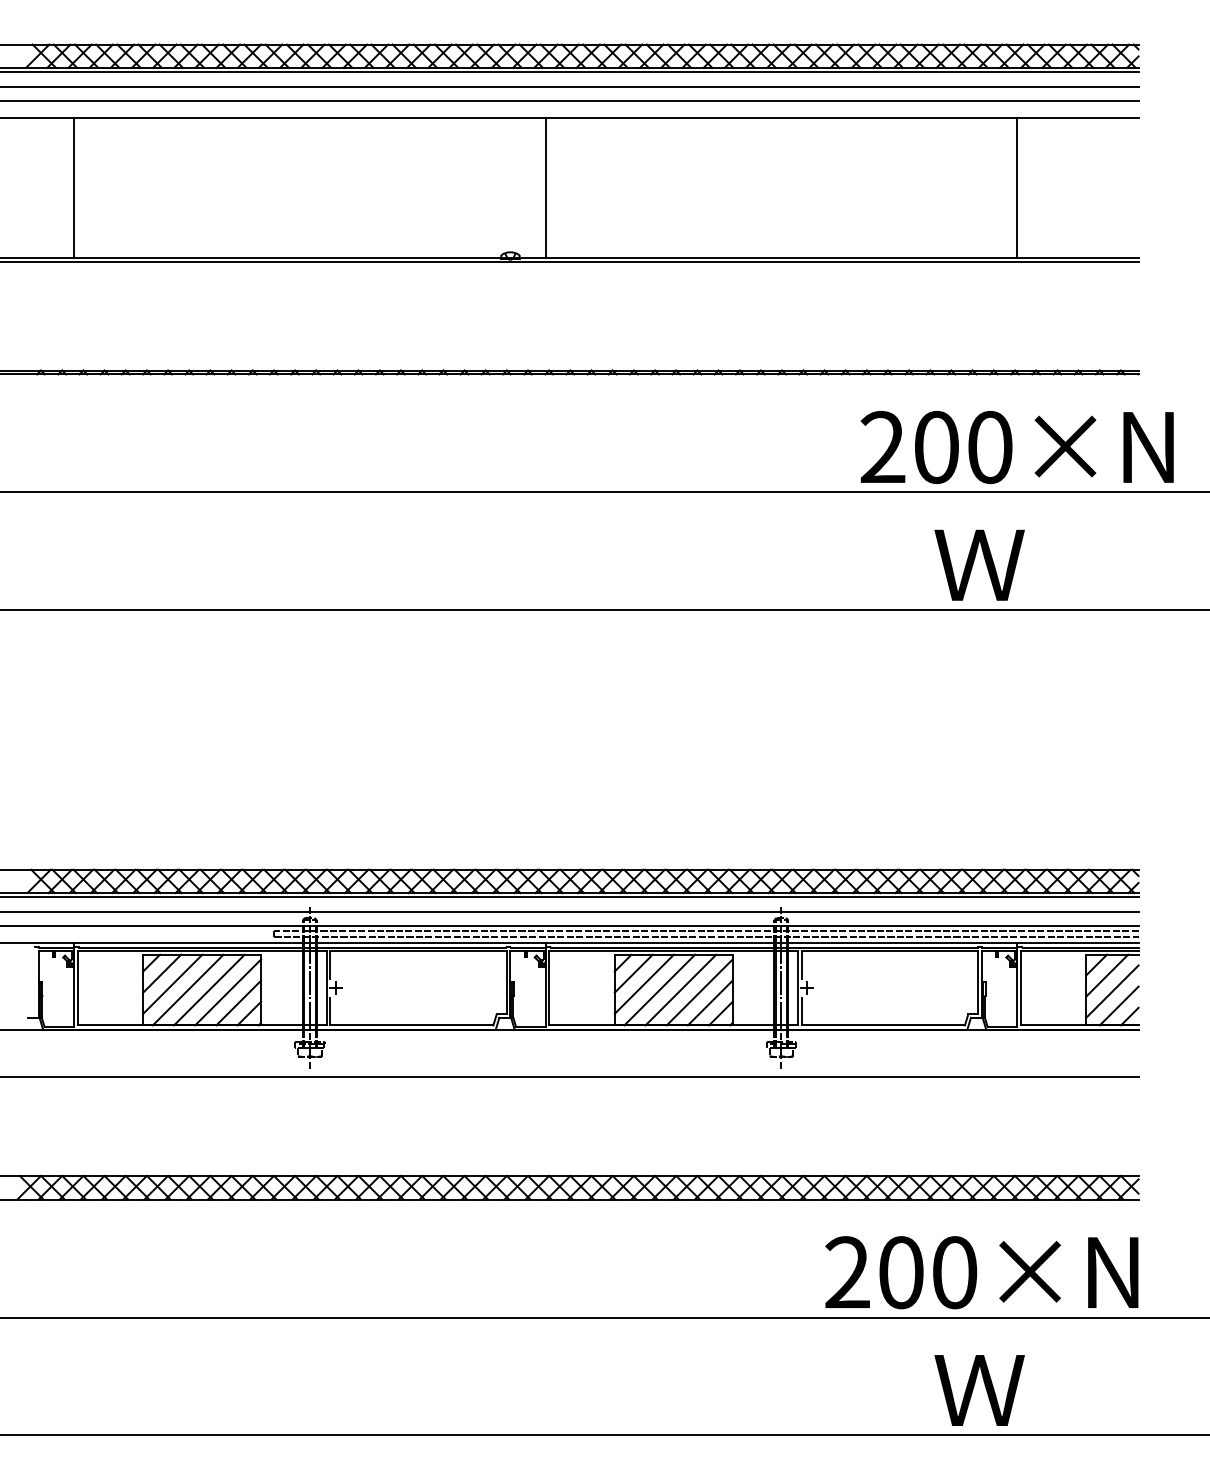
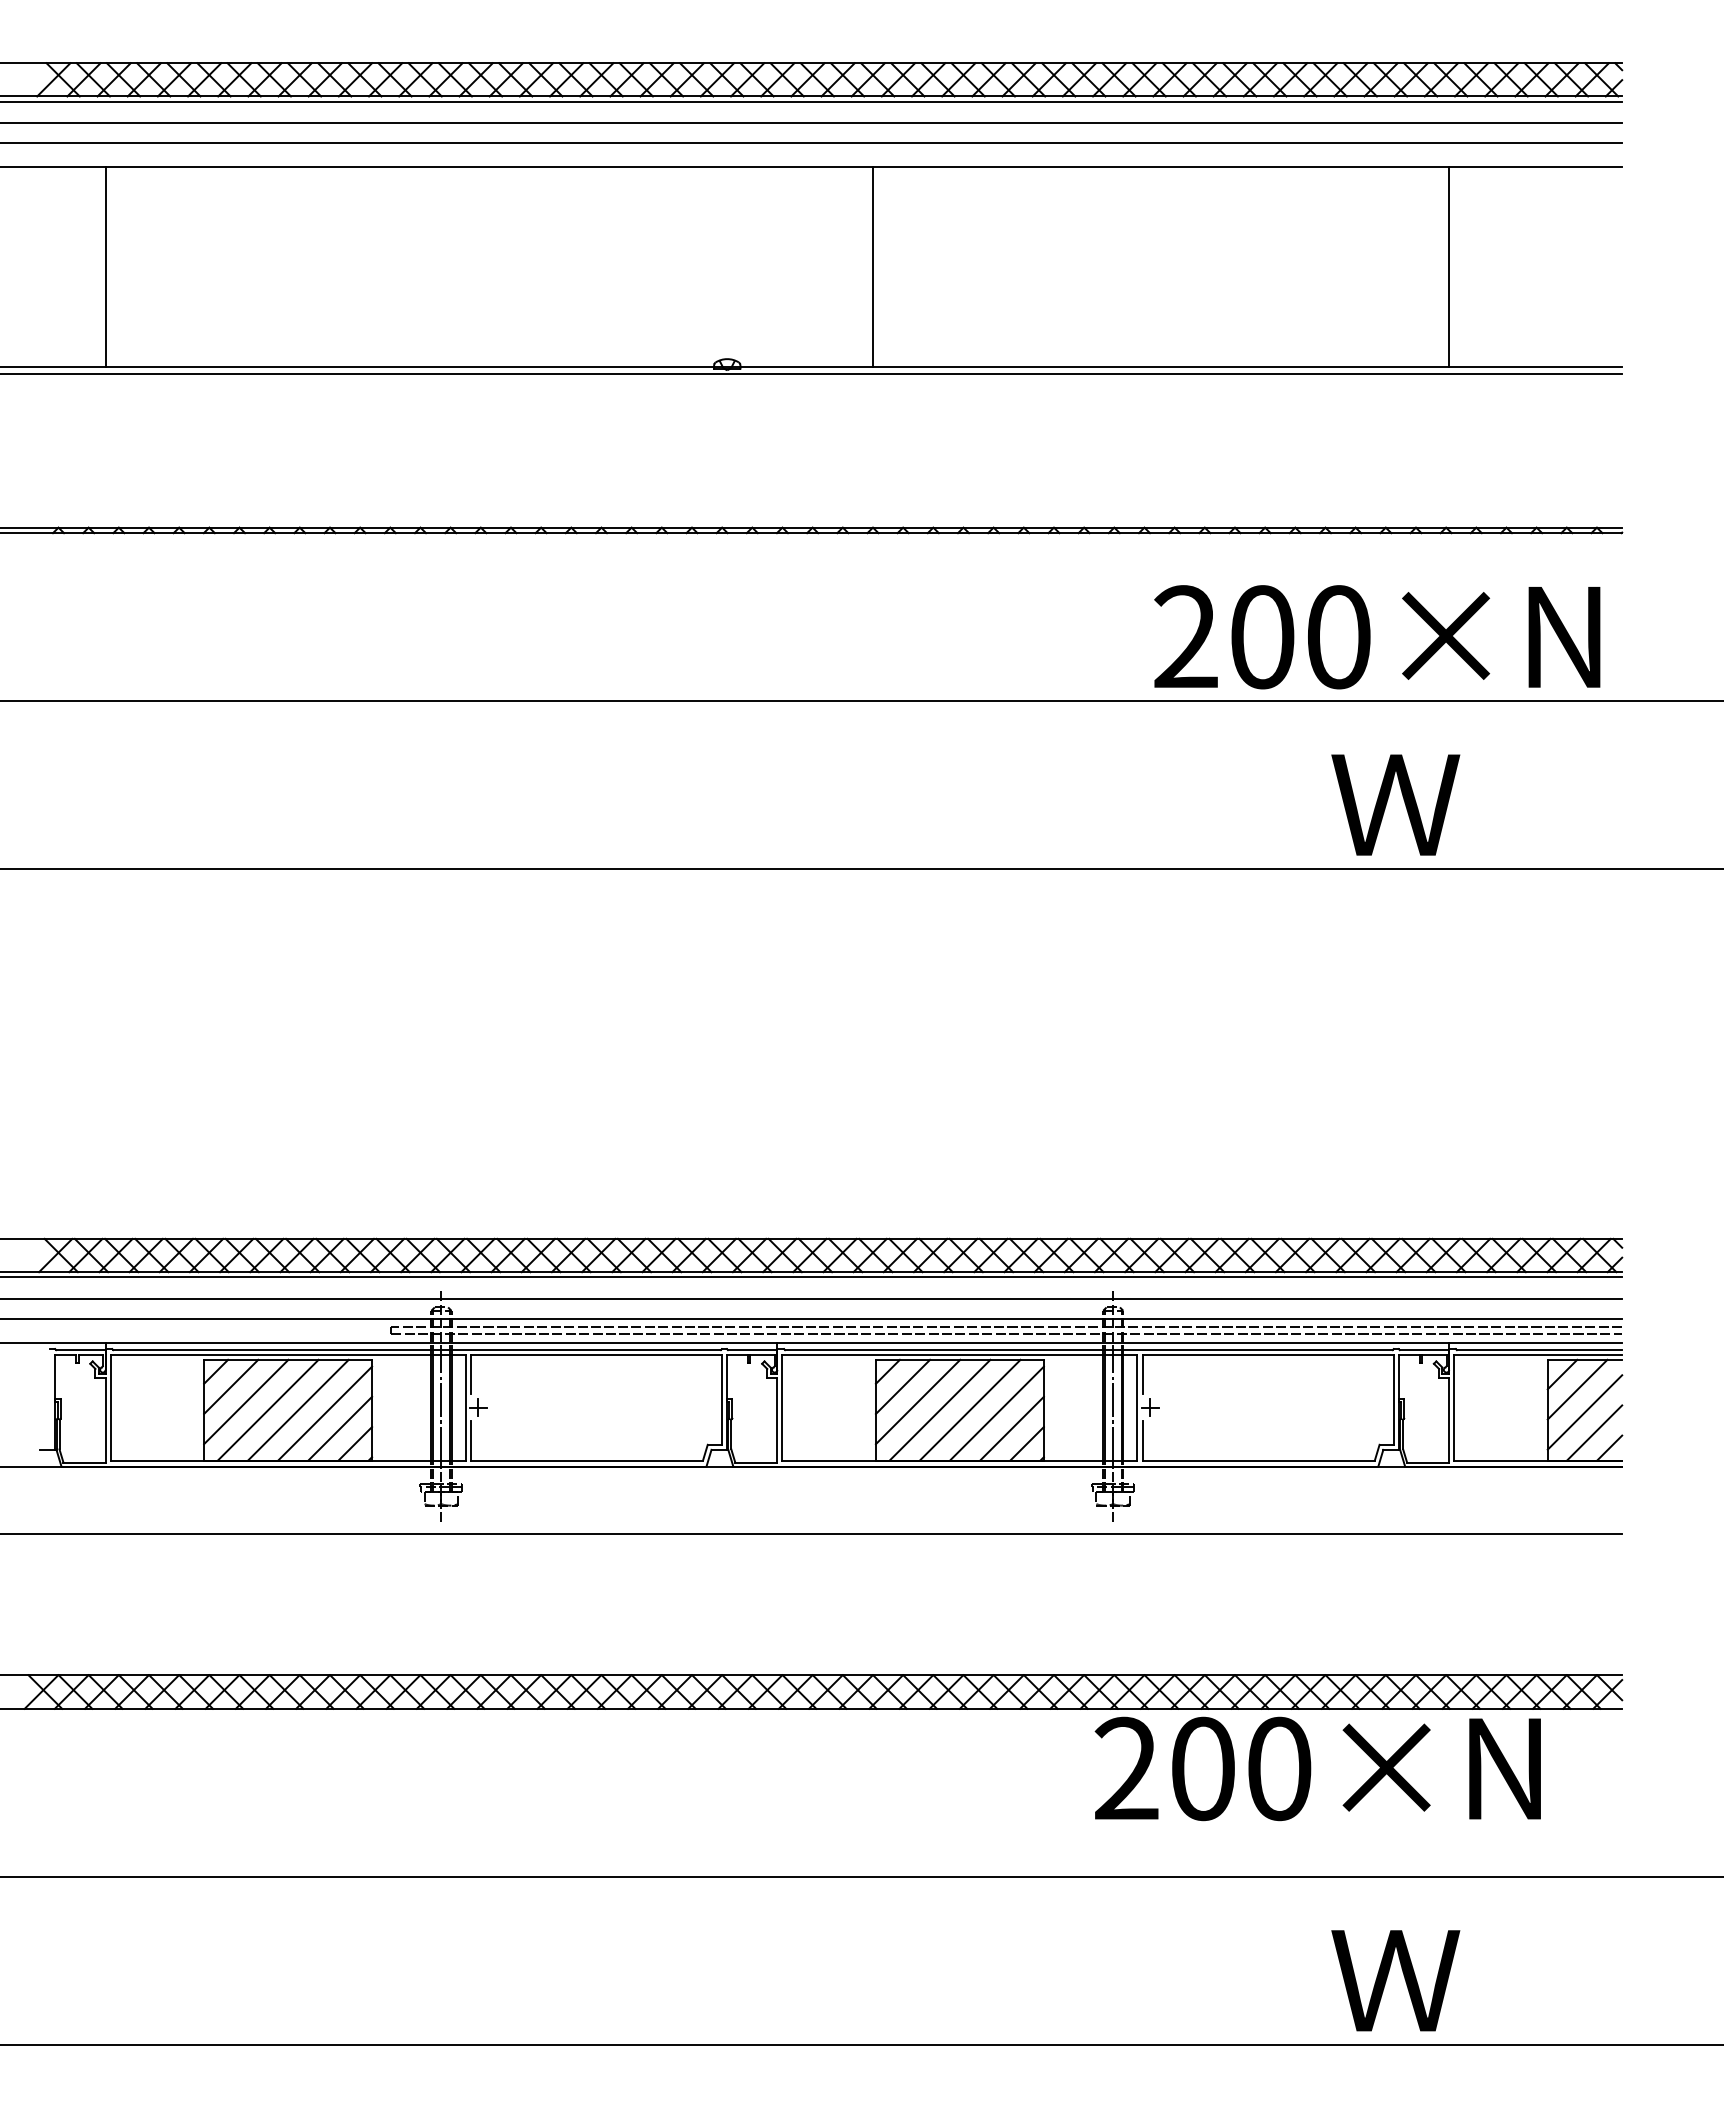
line: (545, 187) -> (873, 267), moved
text: (1017, 447) -> (1377, 637), moved
text: (981, 1272) -> (1317, 1768), moved

